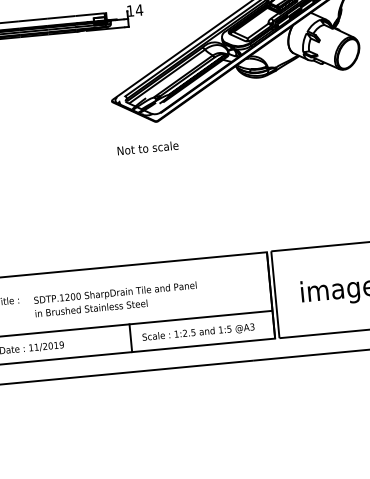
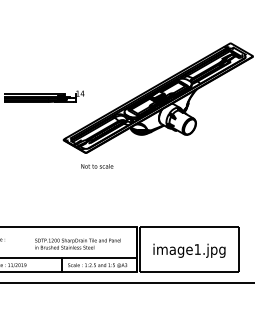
text: (148, 148) -> (97, 166), moved
text: (114, 298) -> (77, 243), moved

